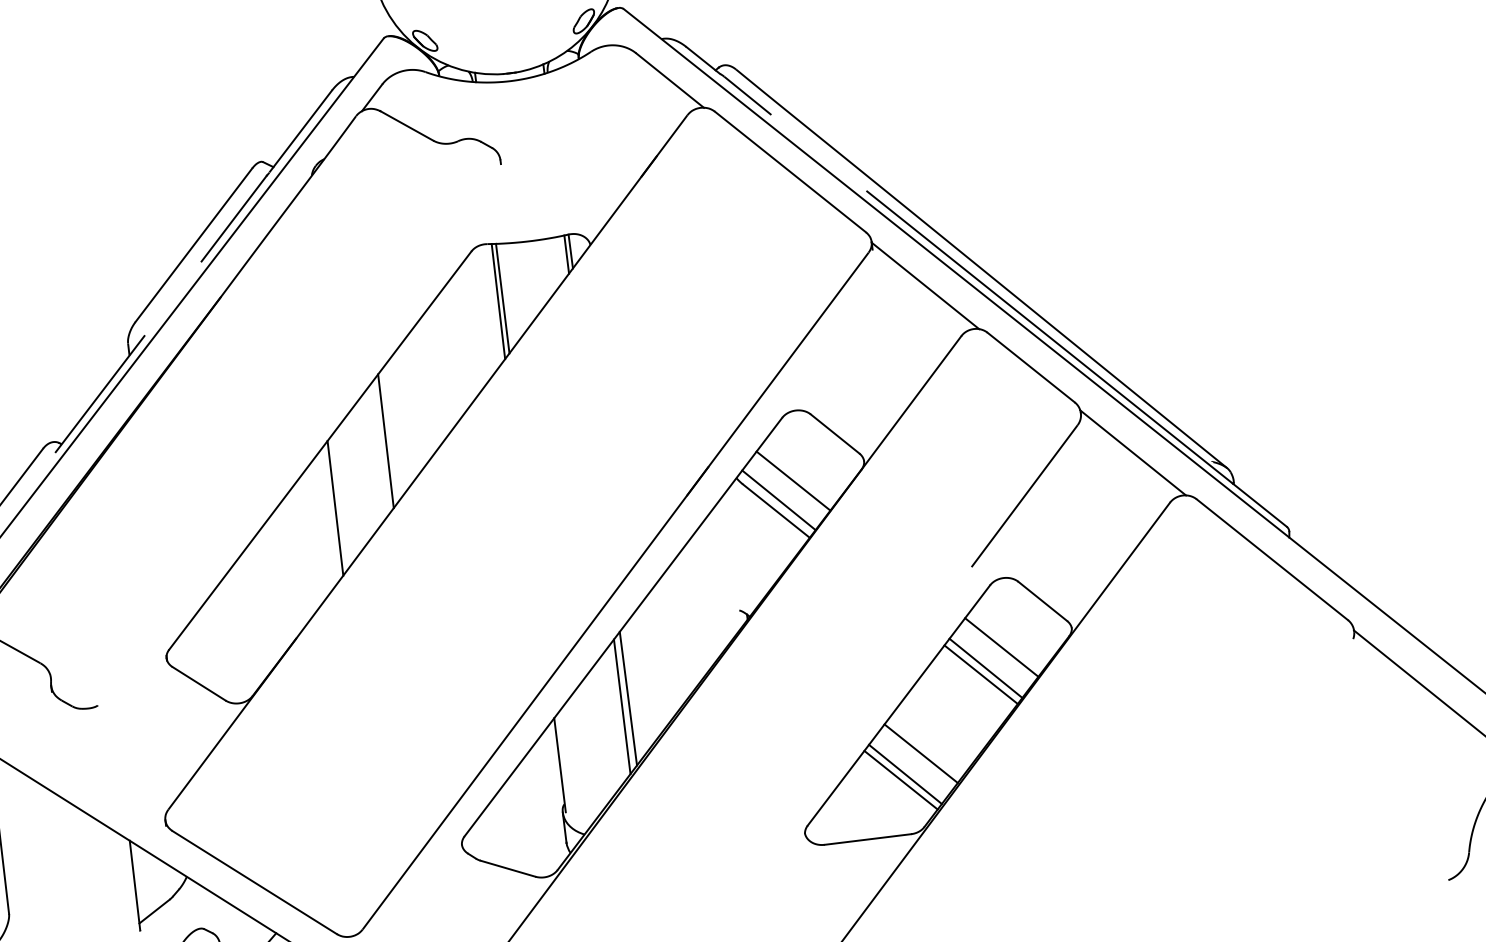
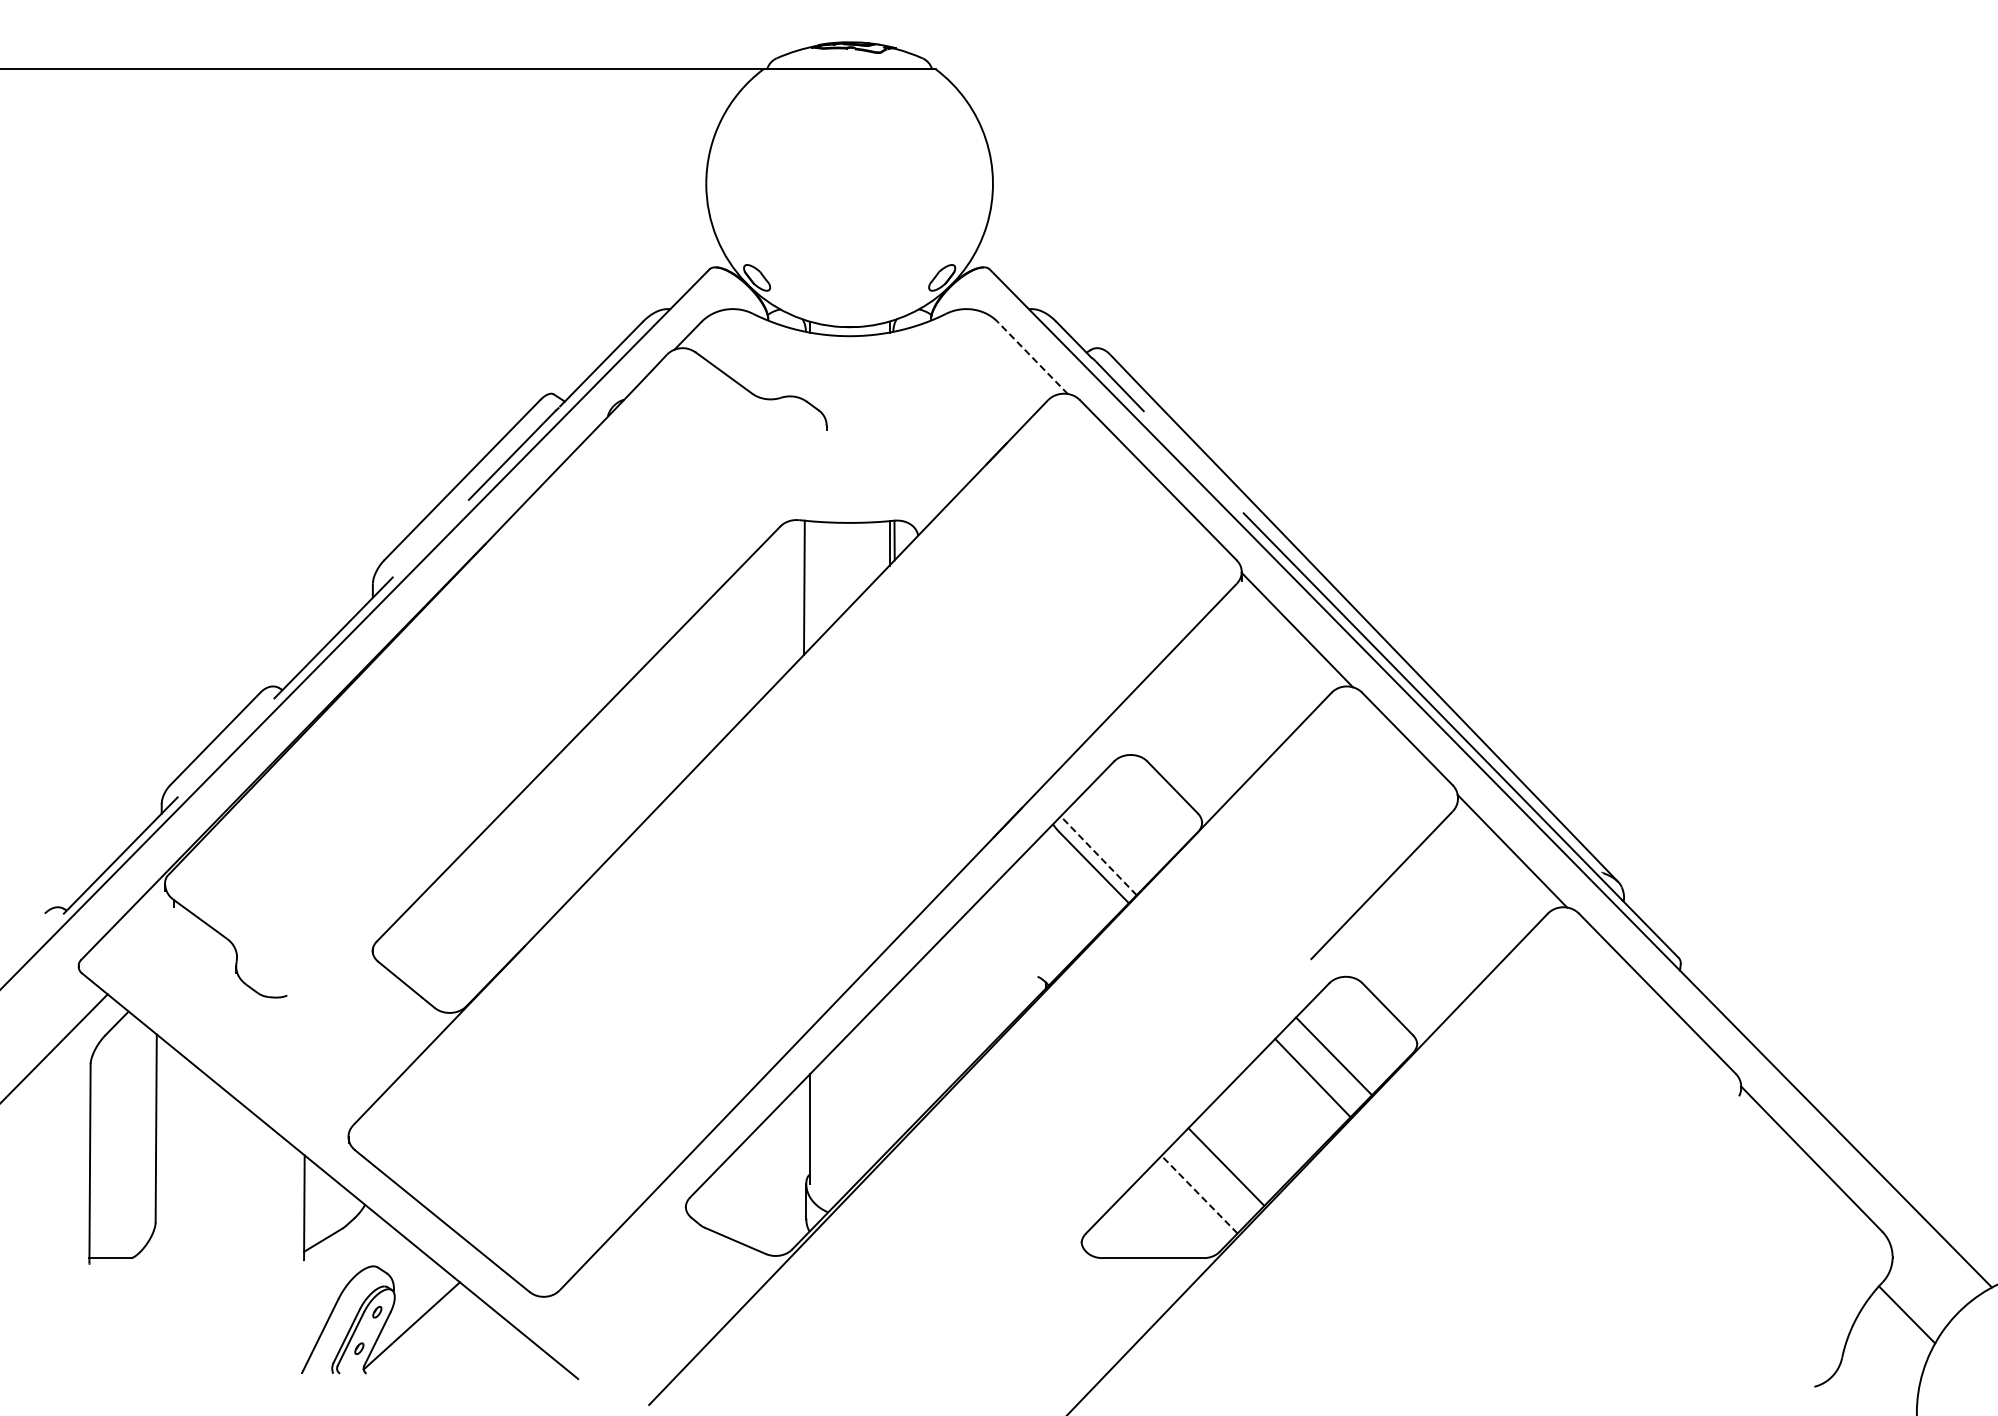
line: (669, 80) -> (1032, 357), solid -> dashed
line: (502, 298) -> (809, 584), removed
line: (386, 441) -> (655, 732), removed
line: (792, 480) -> (1117, 835), removed
line: (778, 500) -> (1098, 855), solid -> dashed
line: (334, 507) -> (587, 801), removed
line: (981, 674) -> (1306, 1084), removed
line: (628, 698) -> (897, 1062), removed
line: (622, 706) -> (889, 1070), removed
line: (905, 774) -> (1205, 1188), removed
line: (900, 780) -> (1199, 1194), solid -> dashed

